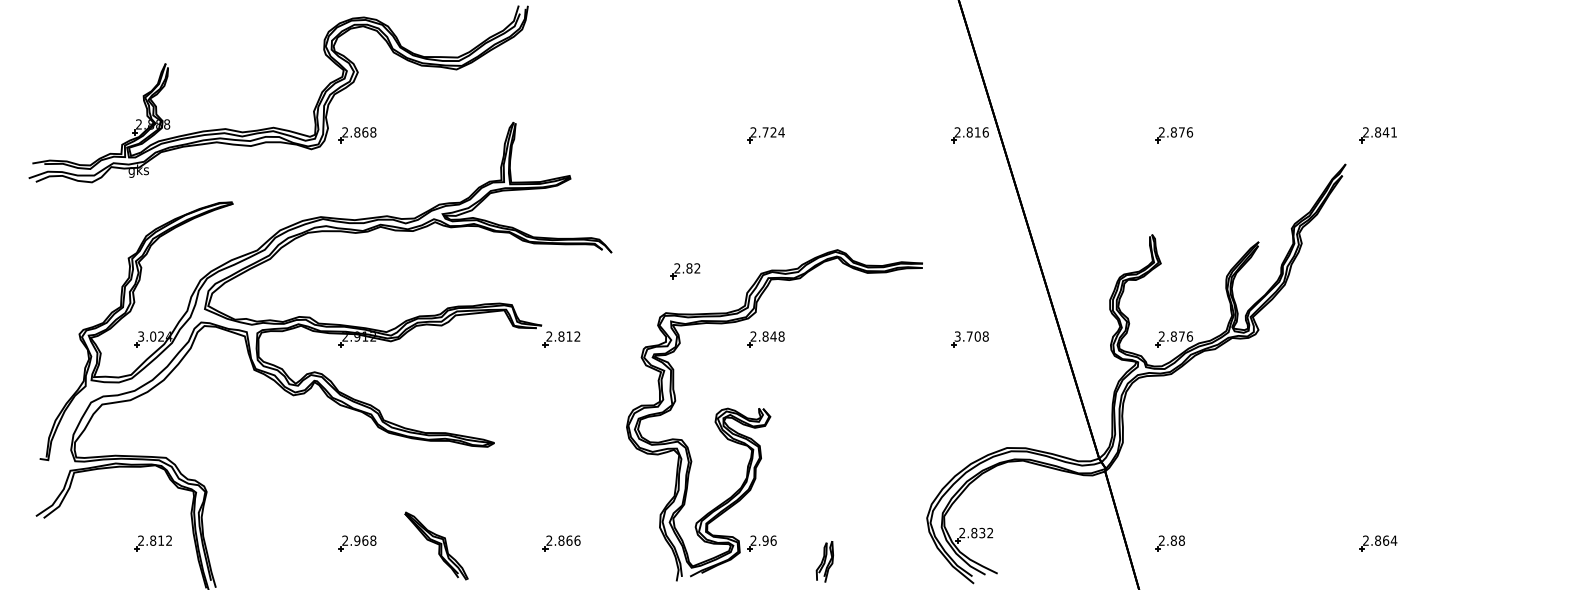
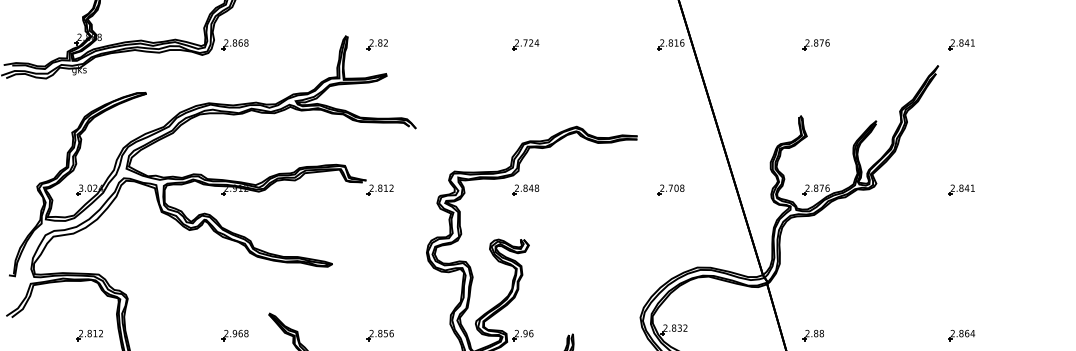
part: (685, 271) -> (377, 45), moved
text: (957, 336) -> (662, 188), 3.708 -> 2.708
part: (1377, 339) -> (961, 190), added
text: (569, 540) -> (385, 333), 2.866 -> 2.856

